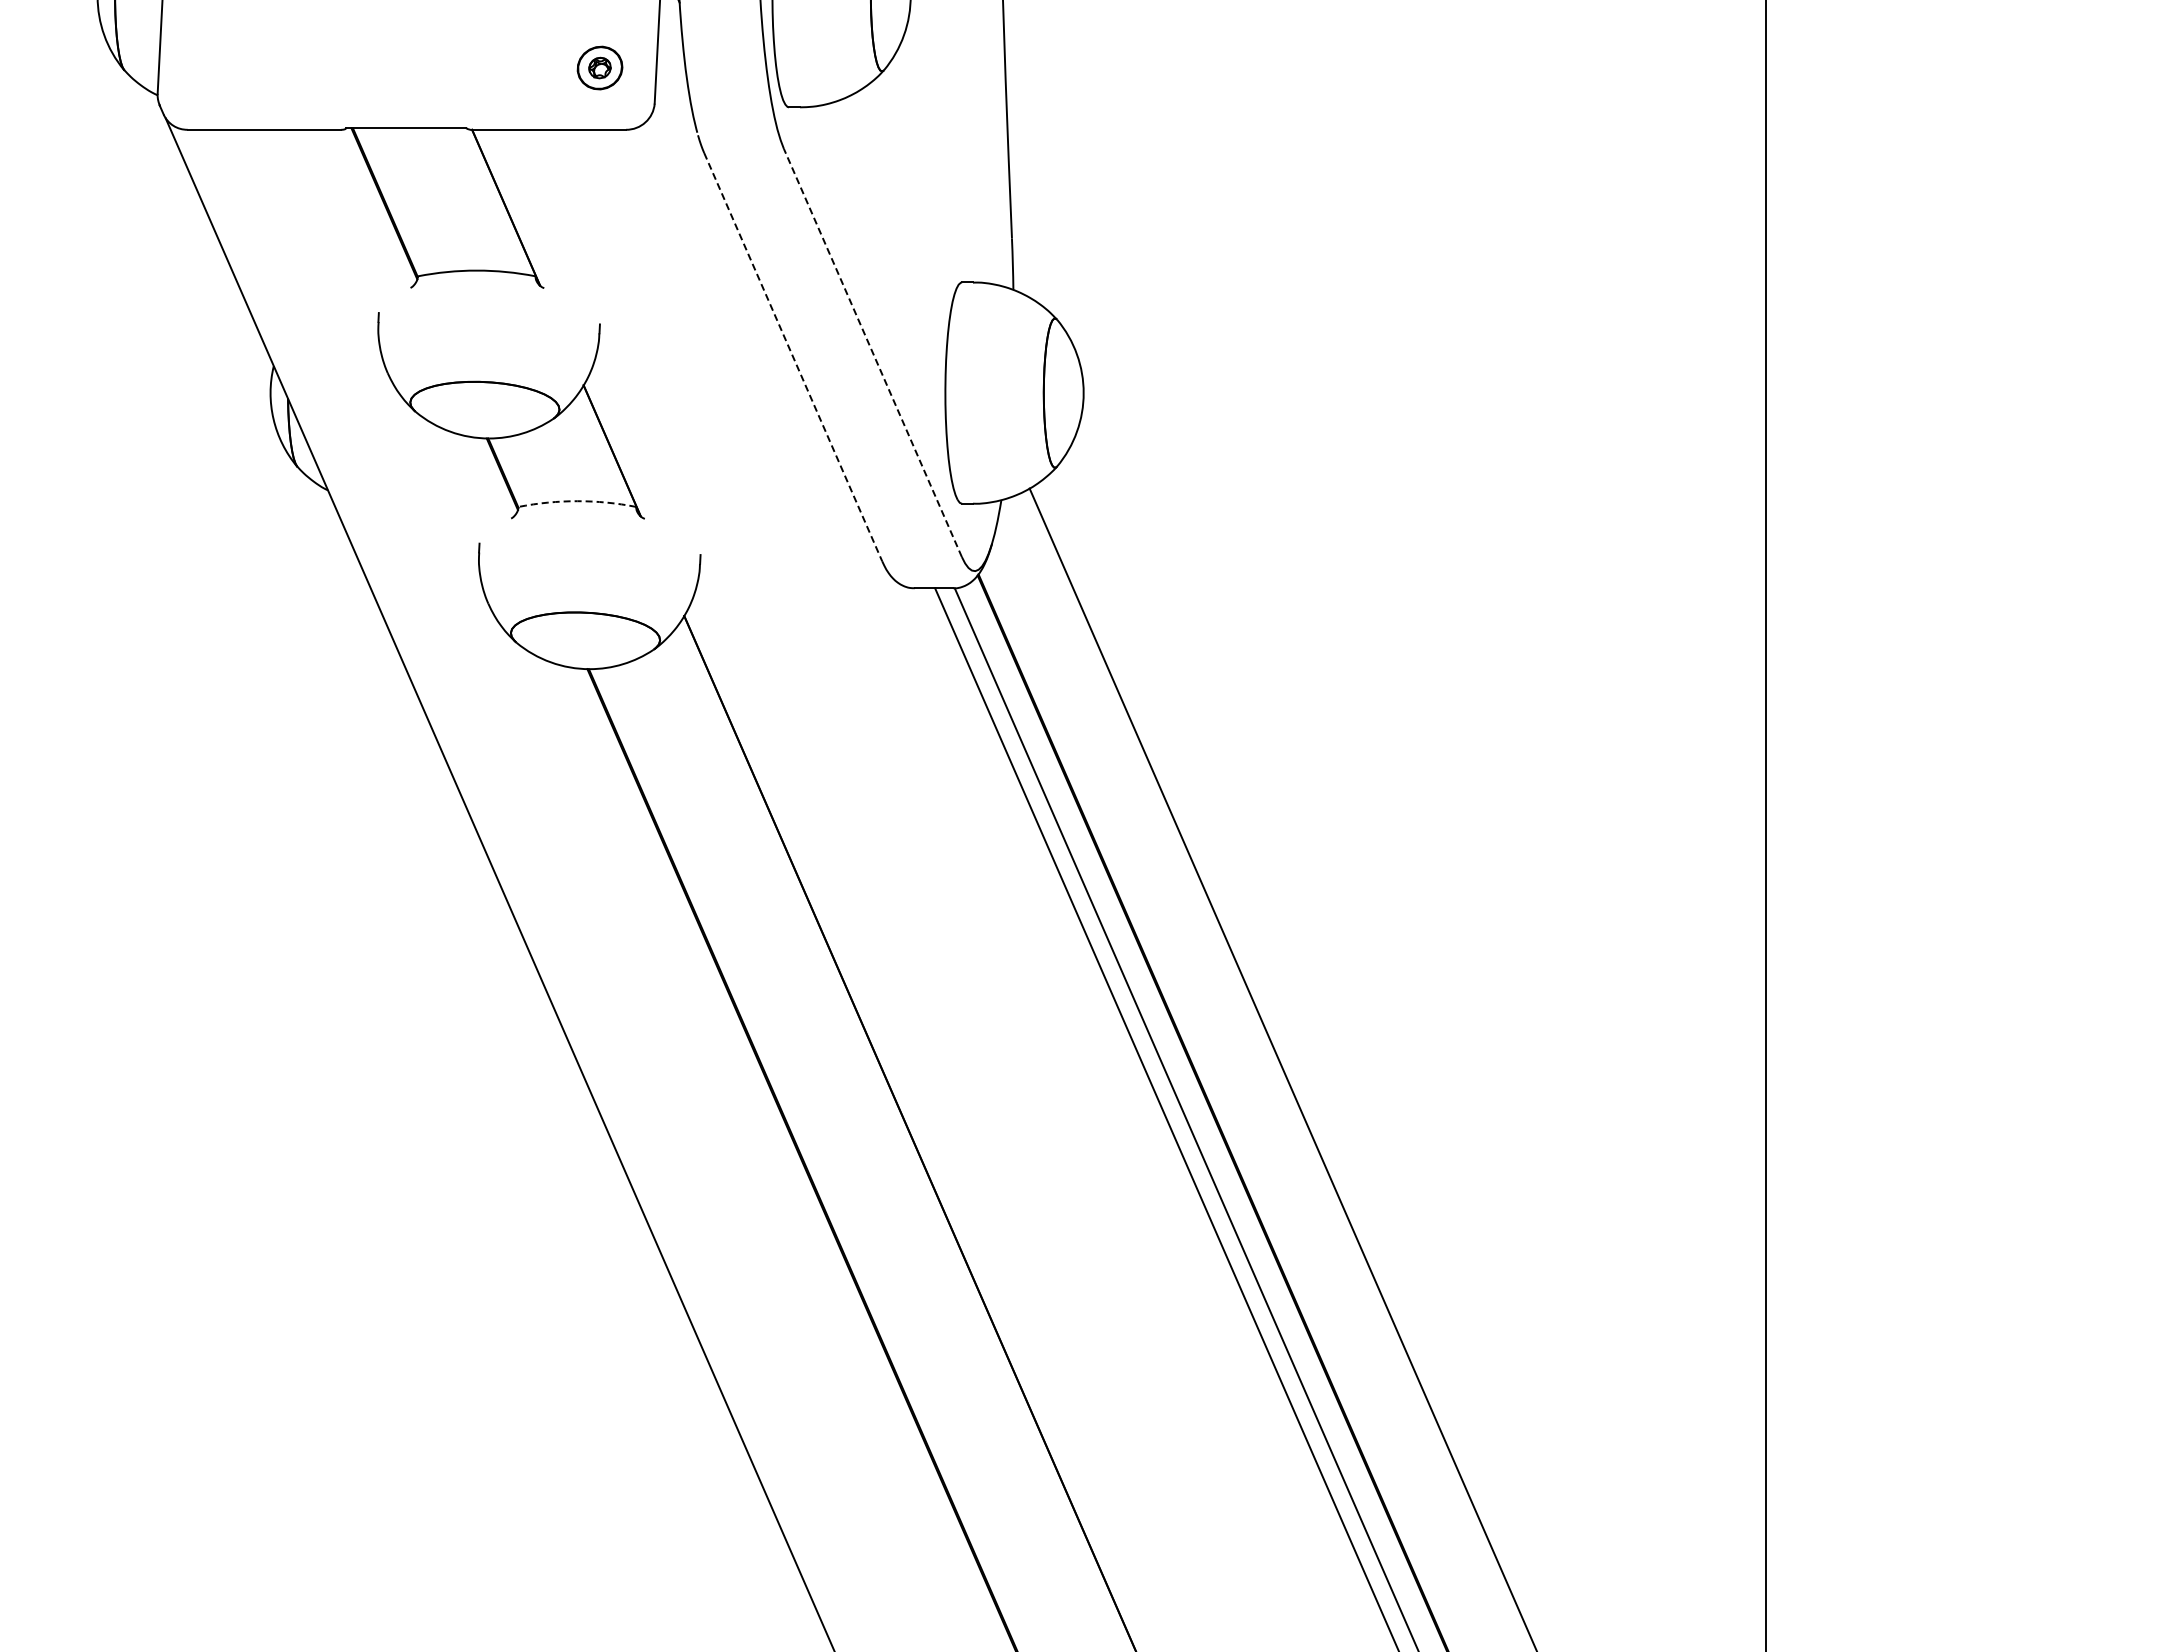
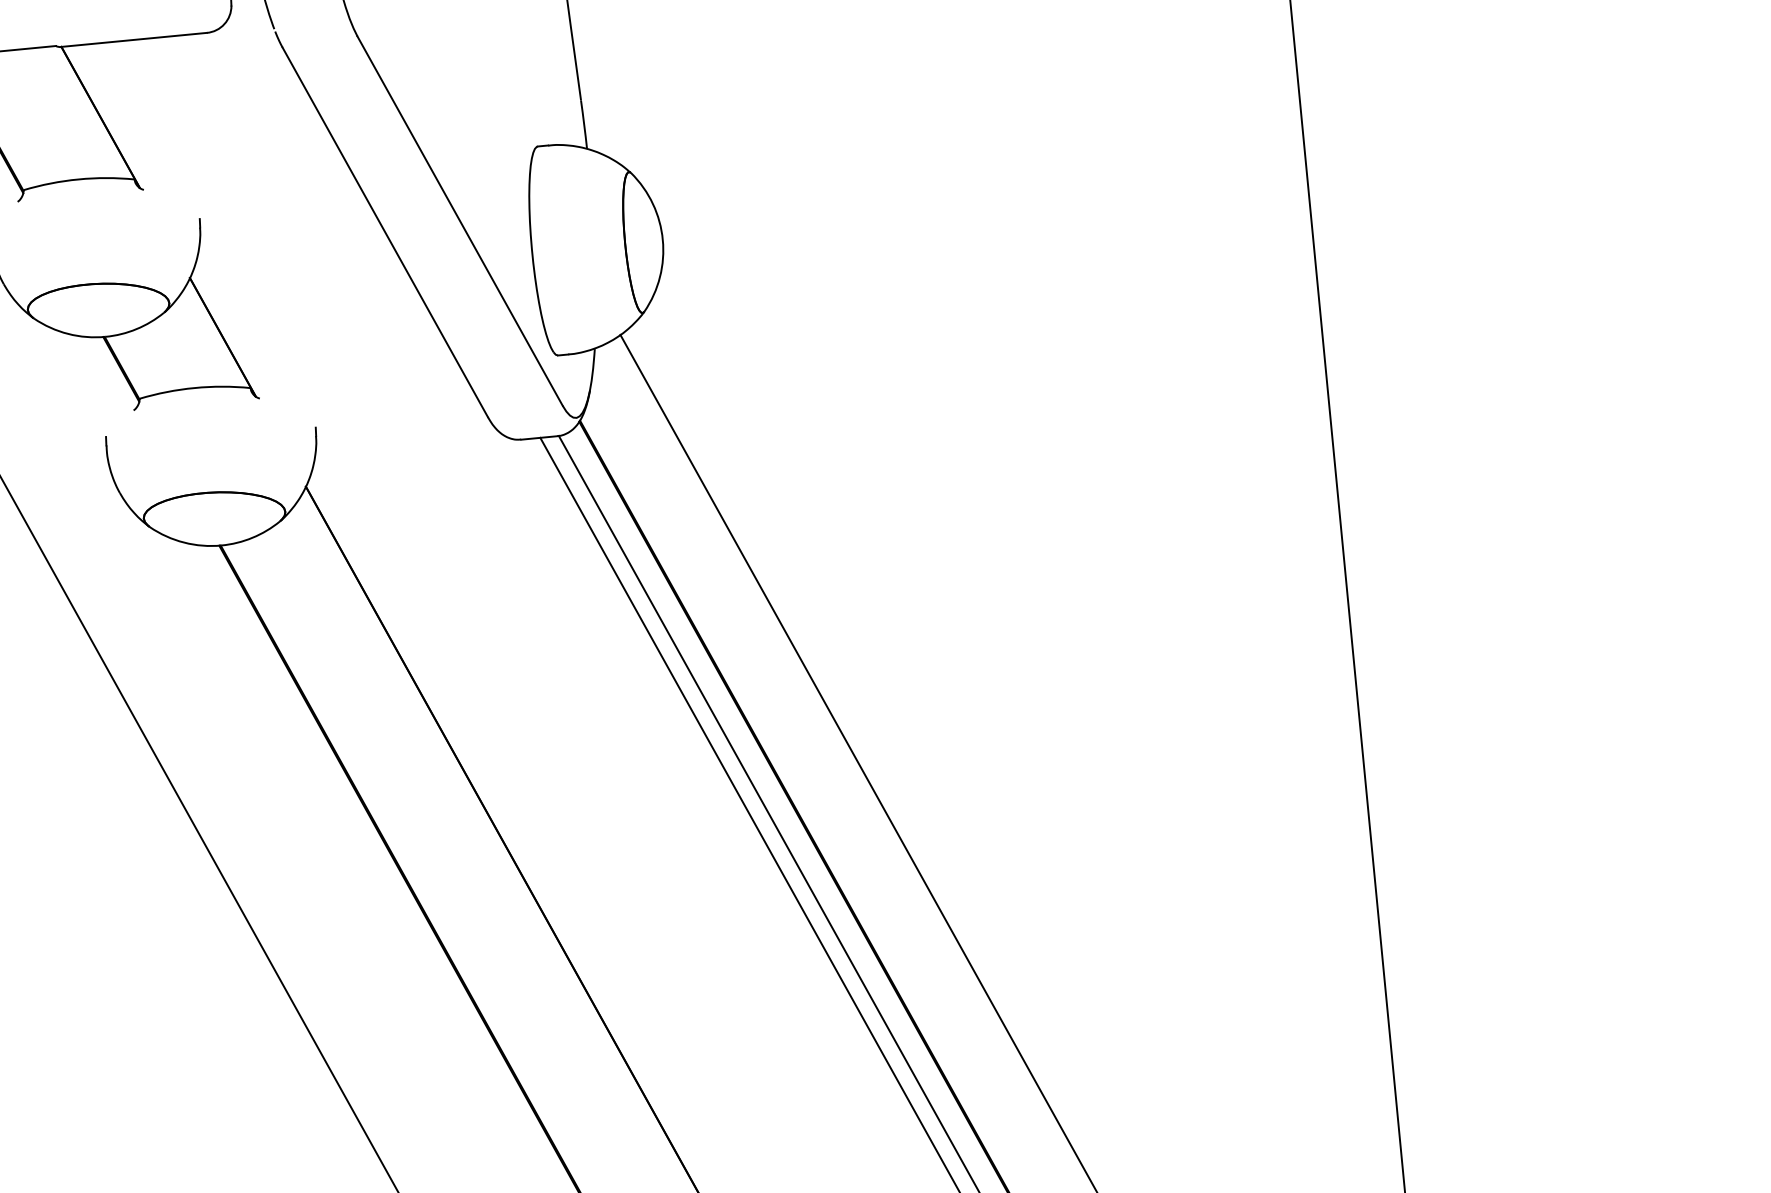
line: (872, 352) -> (459, 220), dashed -> solid
line: (793, 357) -> (385, 232), dashed -> solid
arc: (577, 501) -> (194, 388), dashed -> solid

